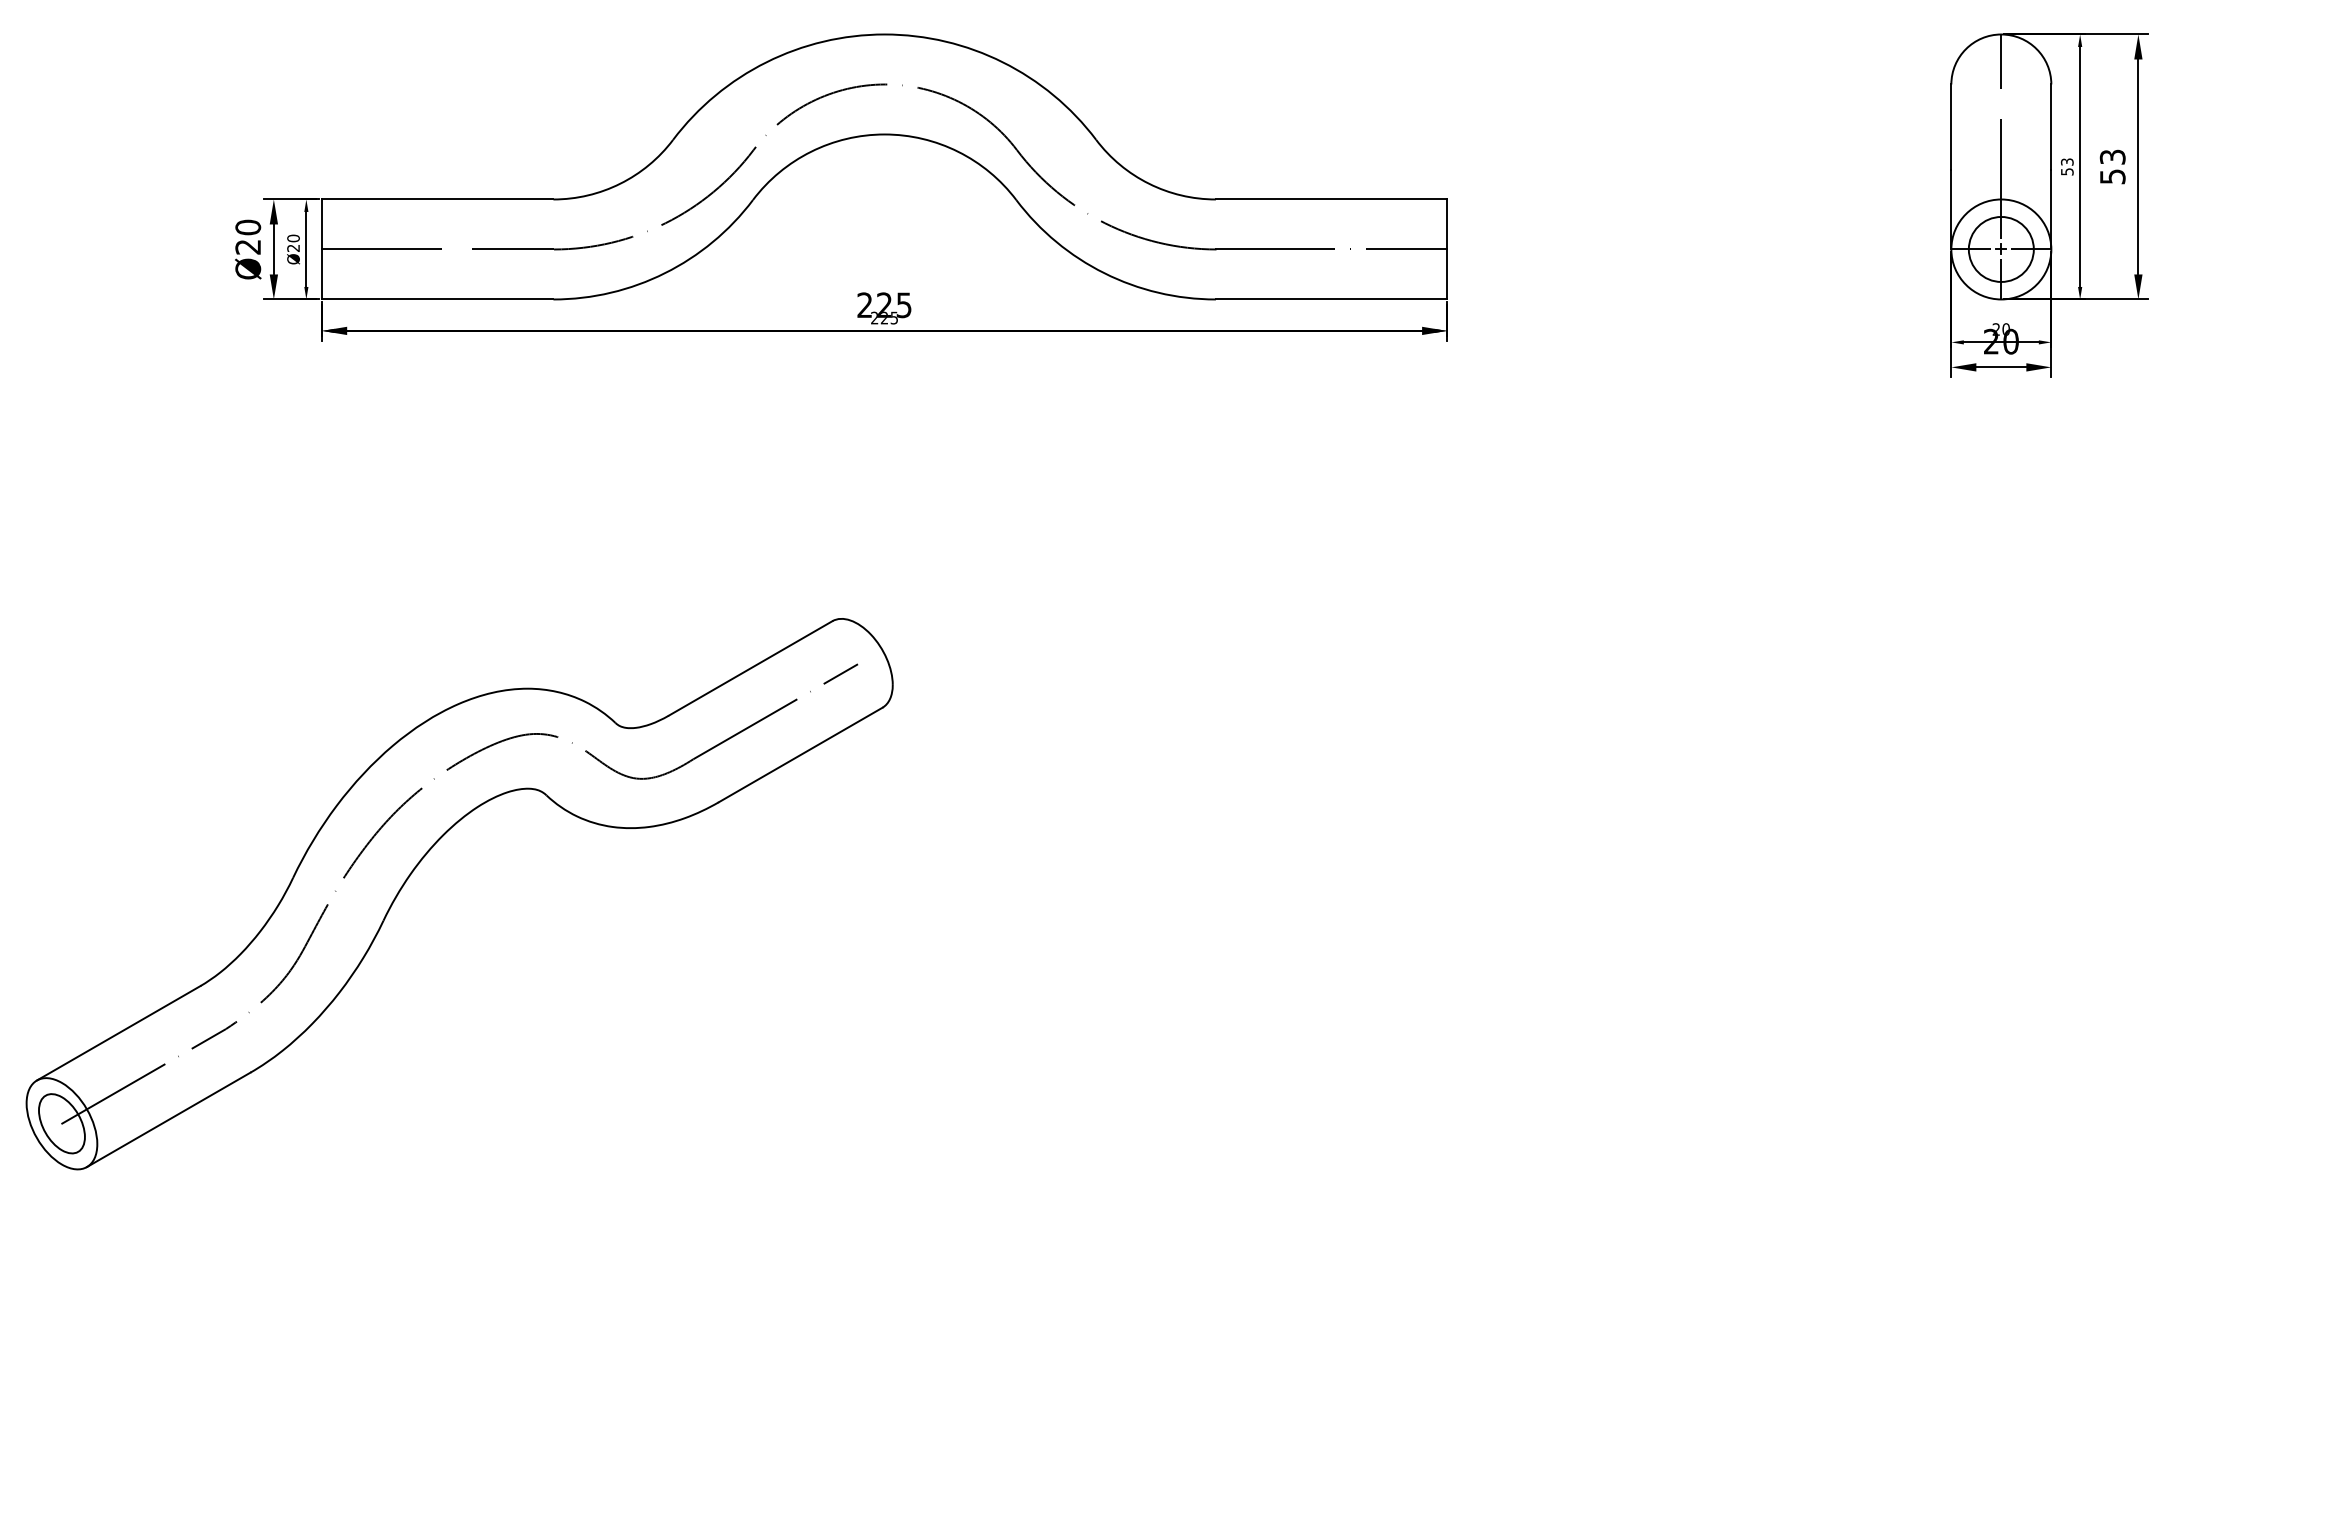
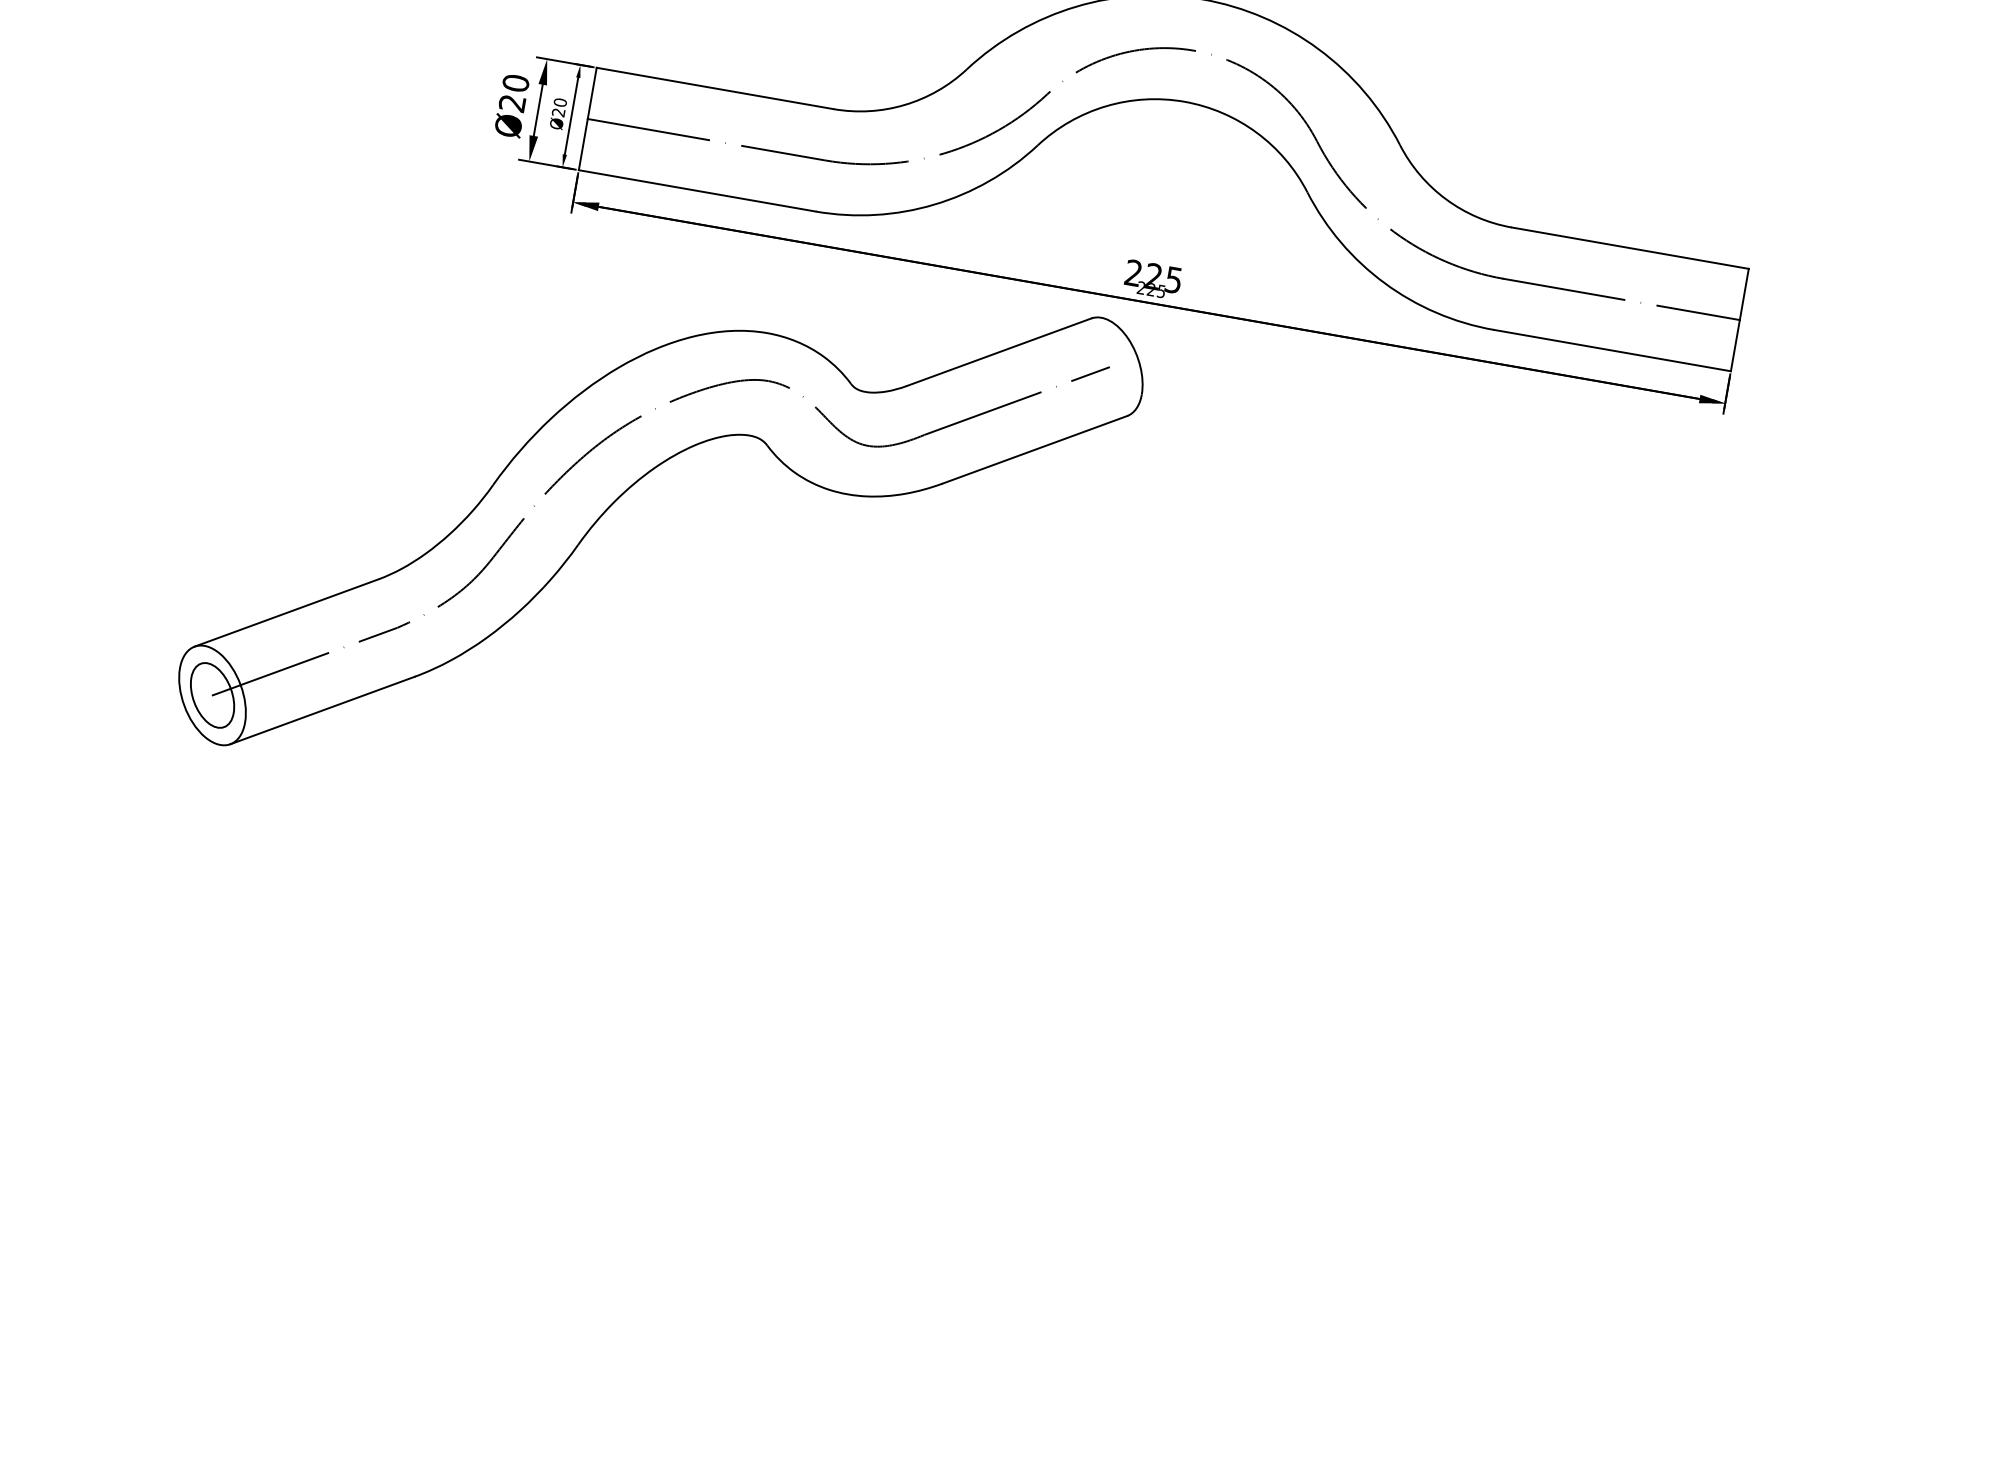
part: (418, 865) -> (623, 494), moved

